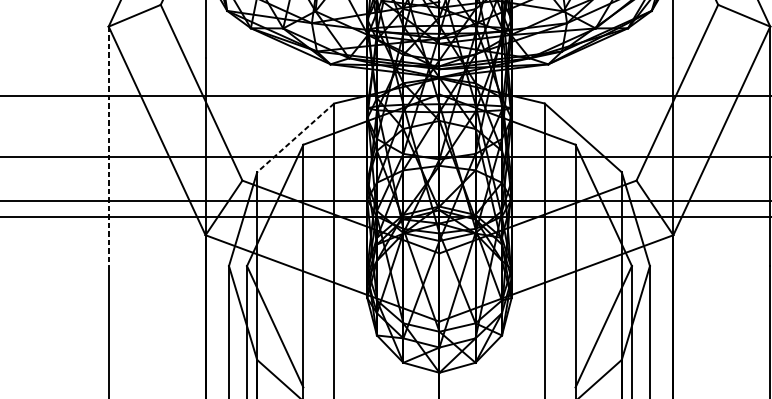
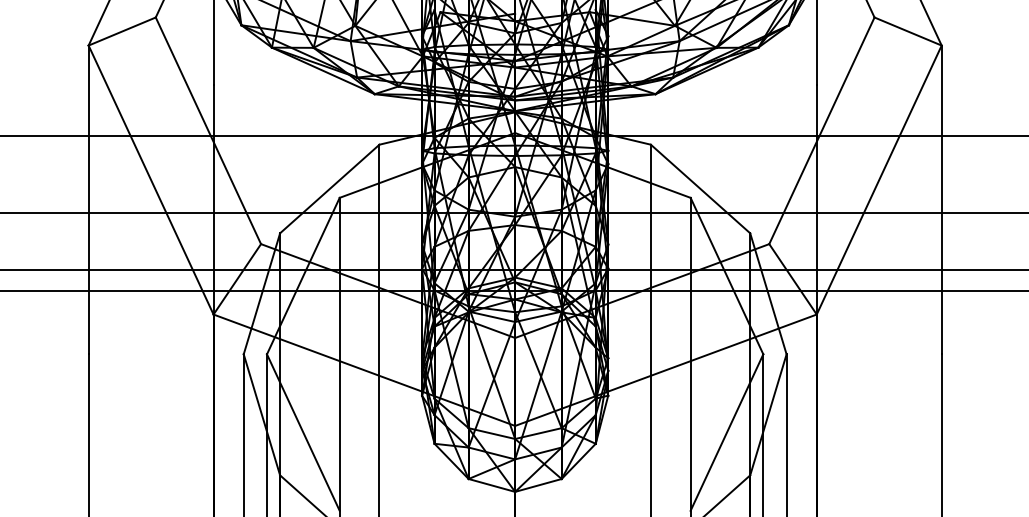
line: (295, 138) -> (329, 189), dashed -> solid
line: (108, 146) -> (88, 200), dashed -> solid

